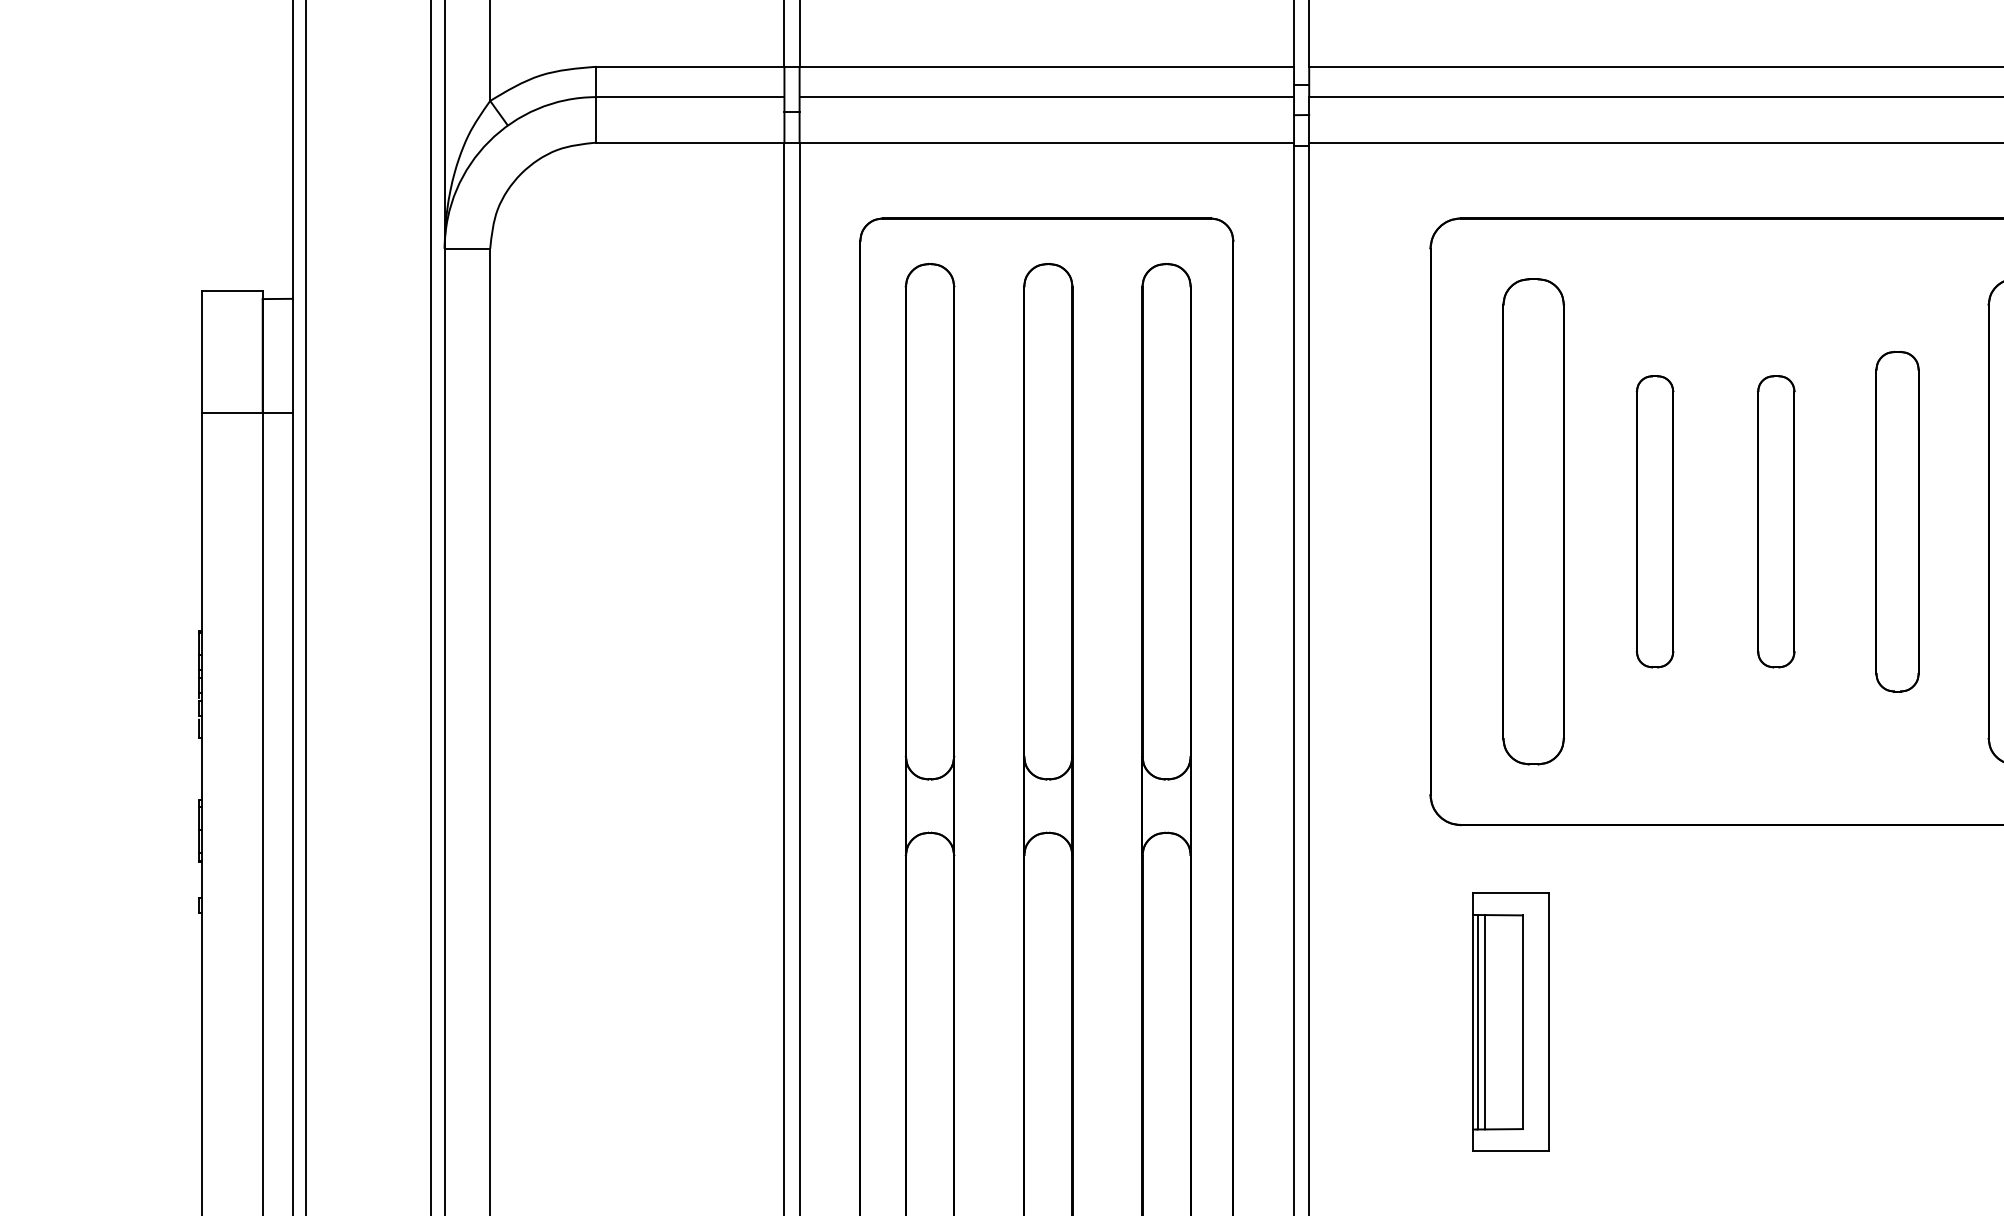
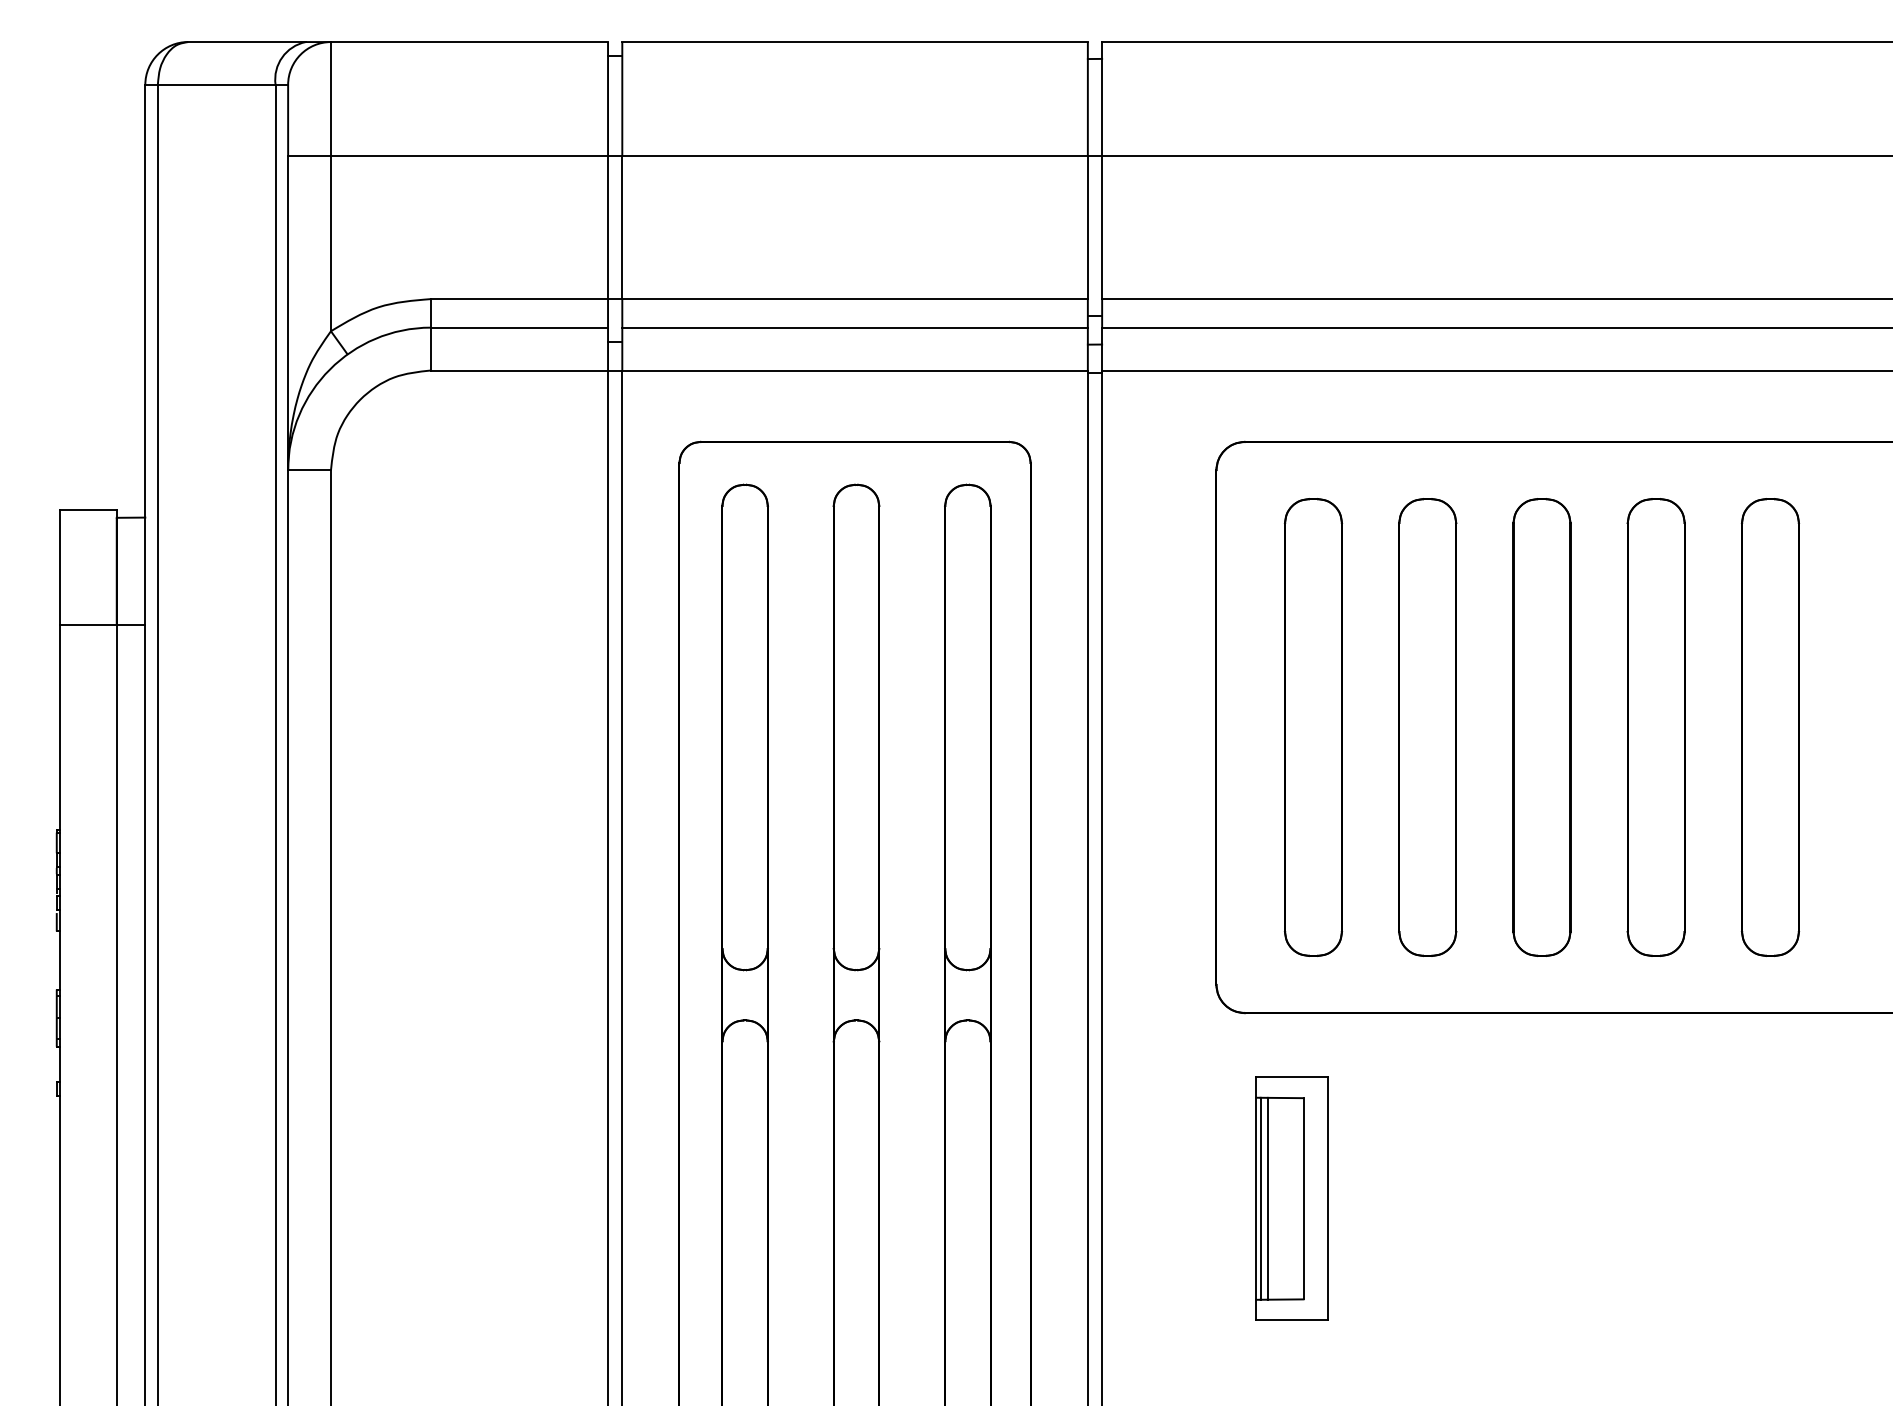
part: (1654, 521) -> (1427, 727), size x1.67
part: (1775, 521) -> (1541, 727), size x1.67
part: (1896, 521) -> (1655, 727), size x1.43

